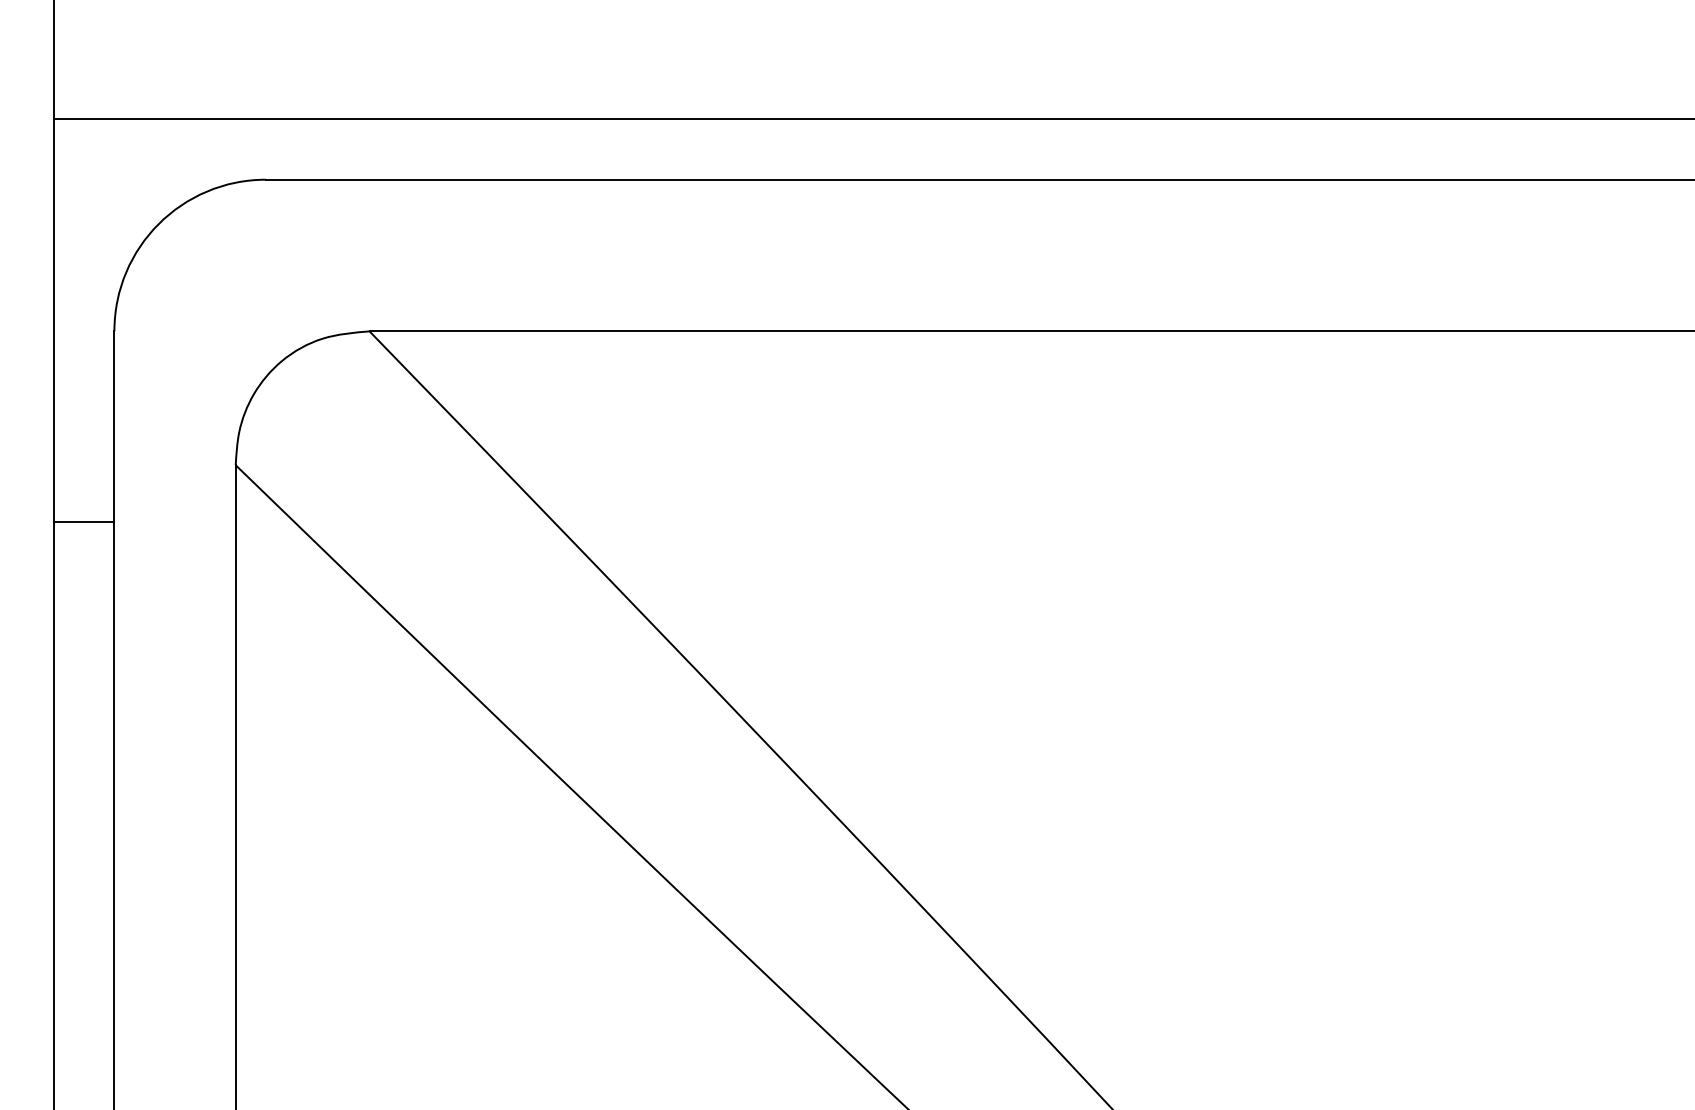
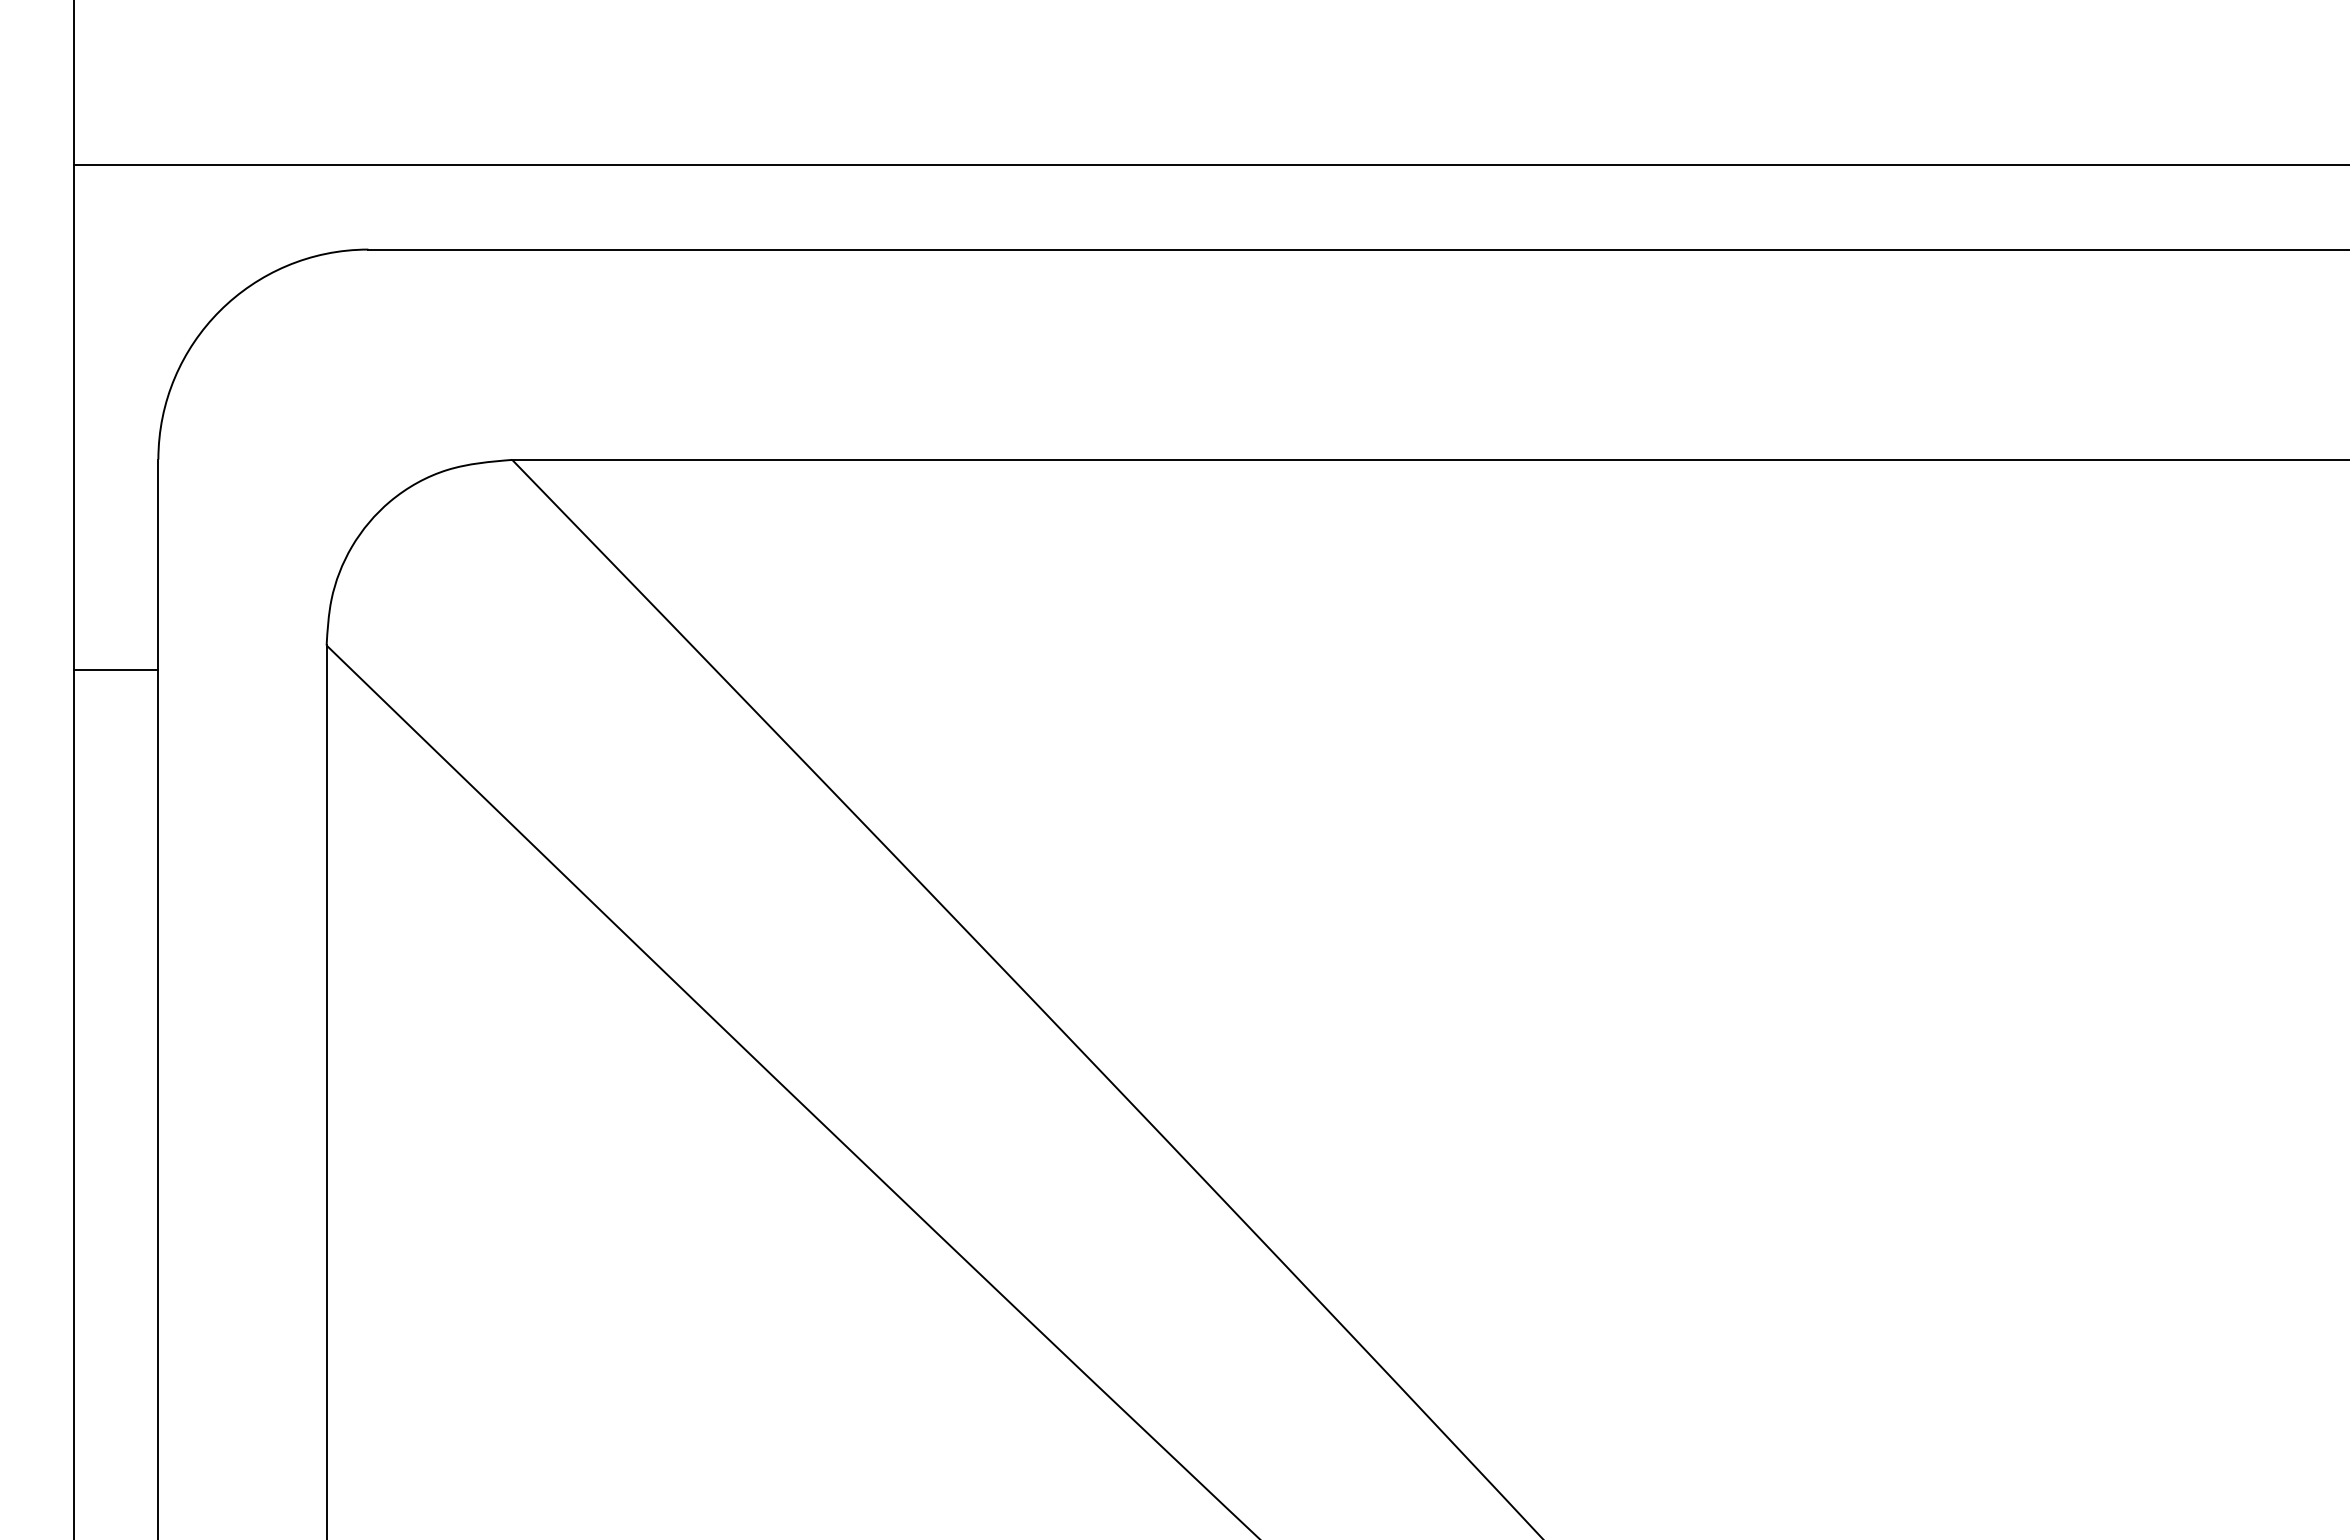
line: (84, 522) -> (116, 670), moved

